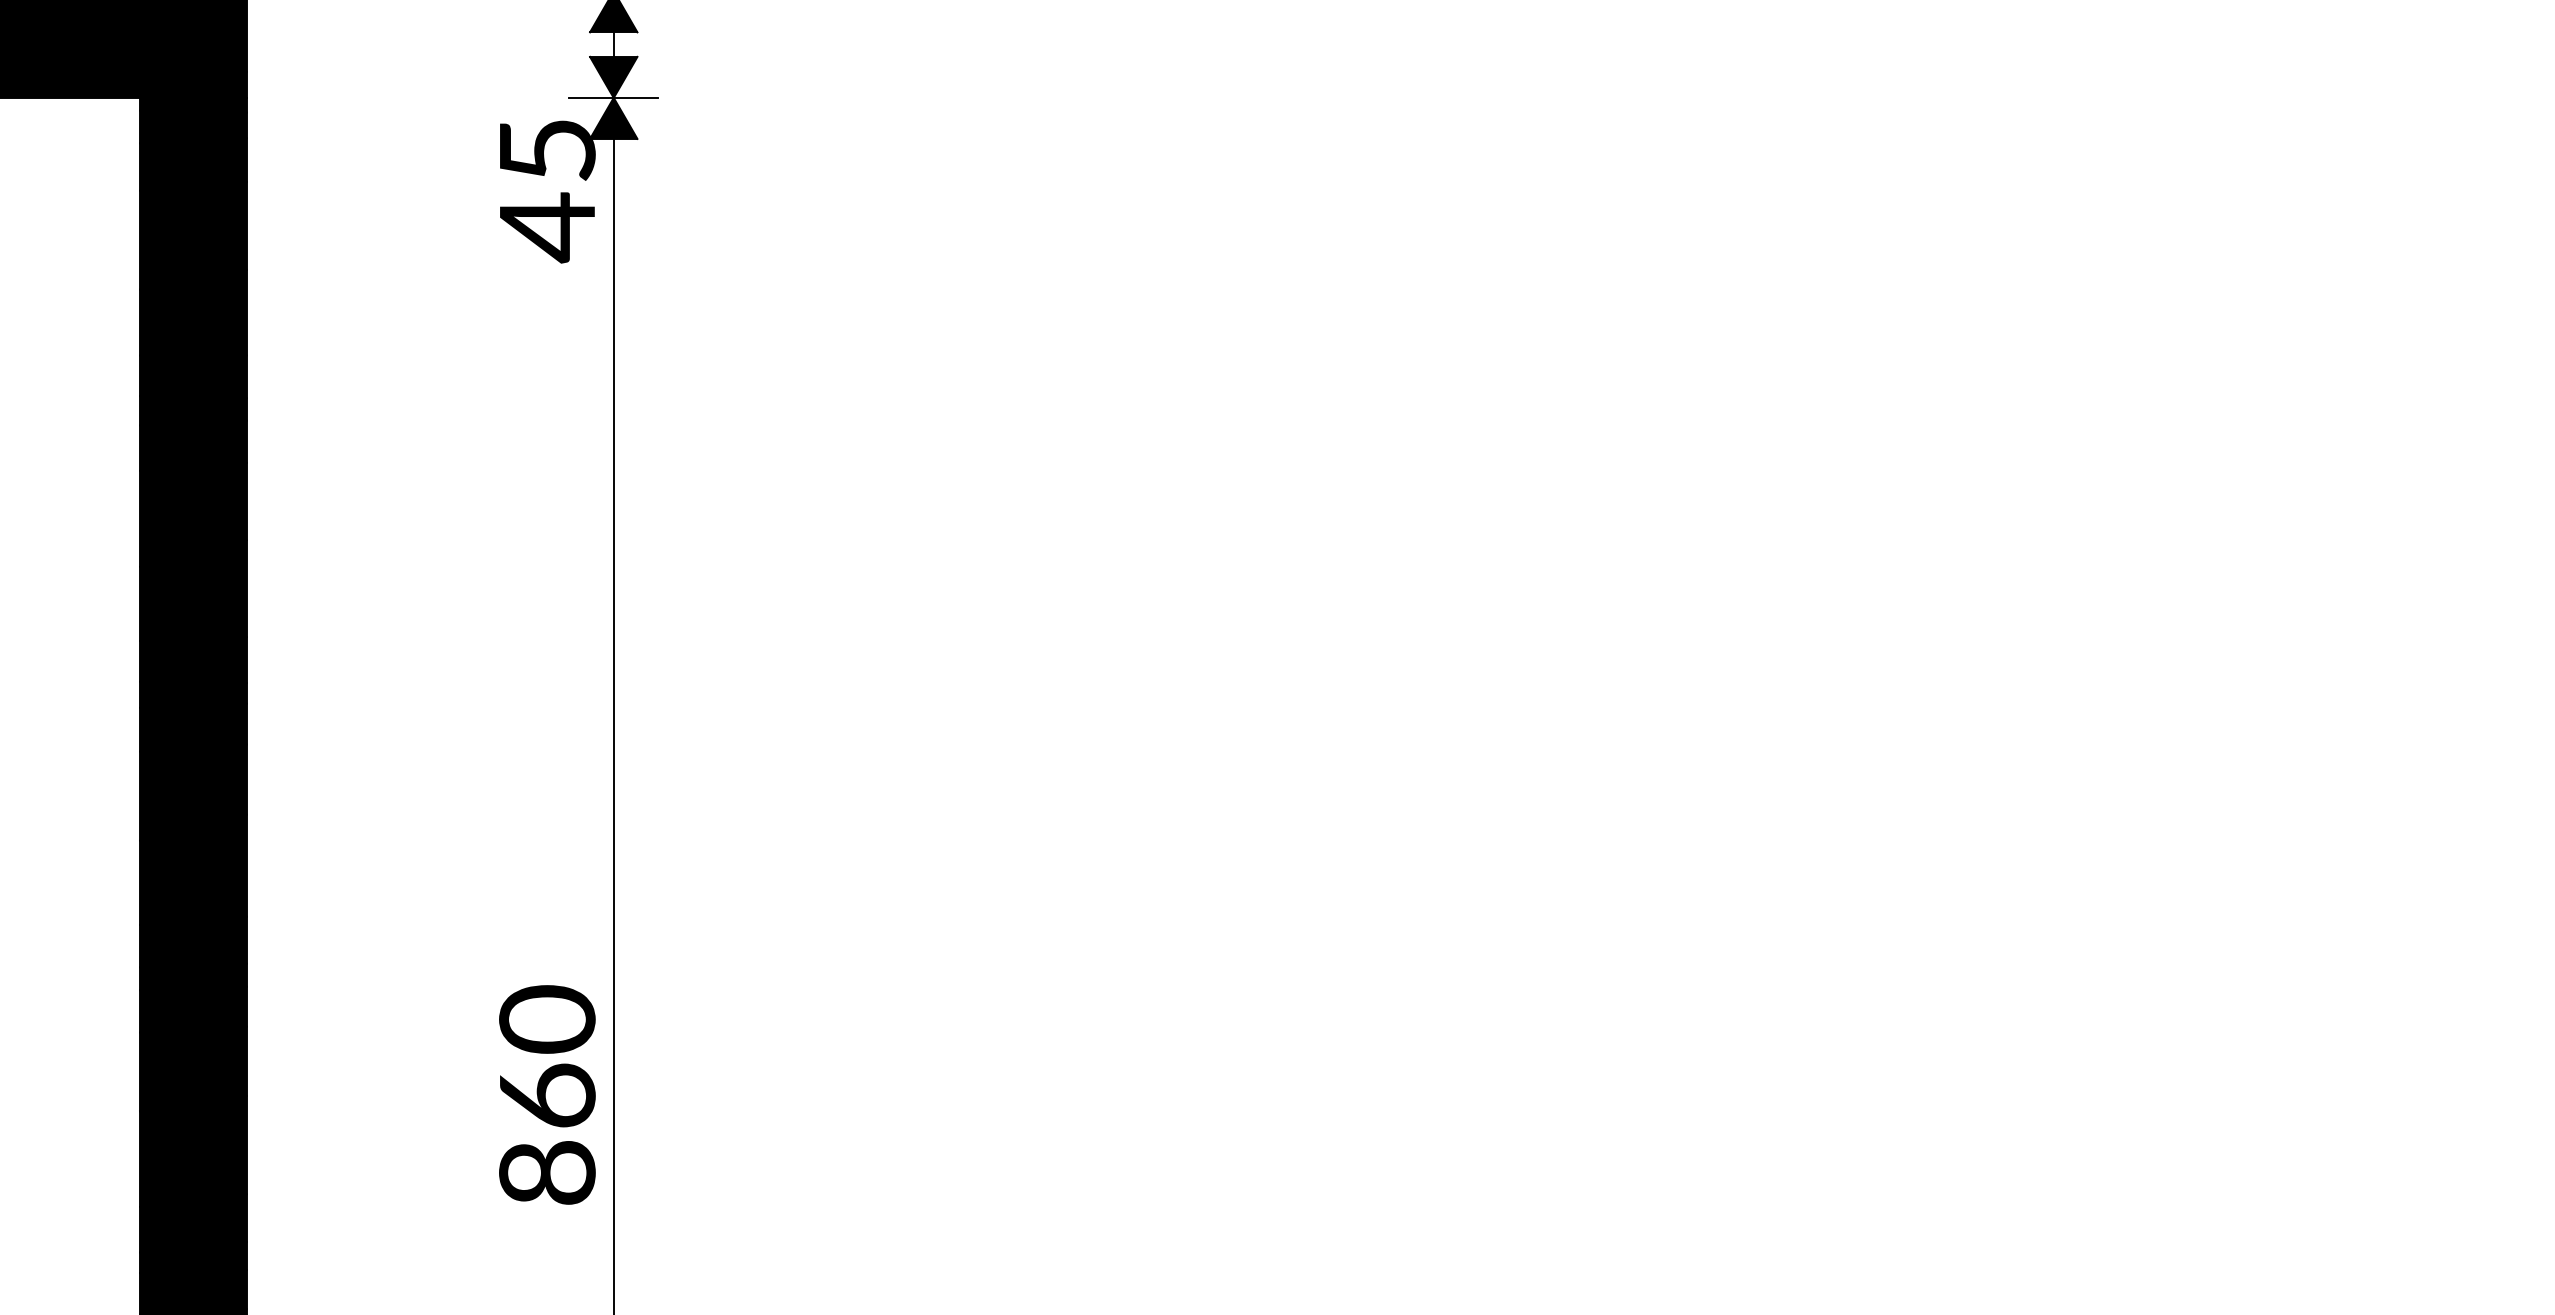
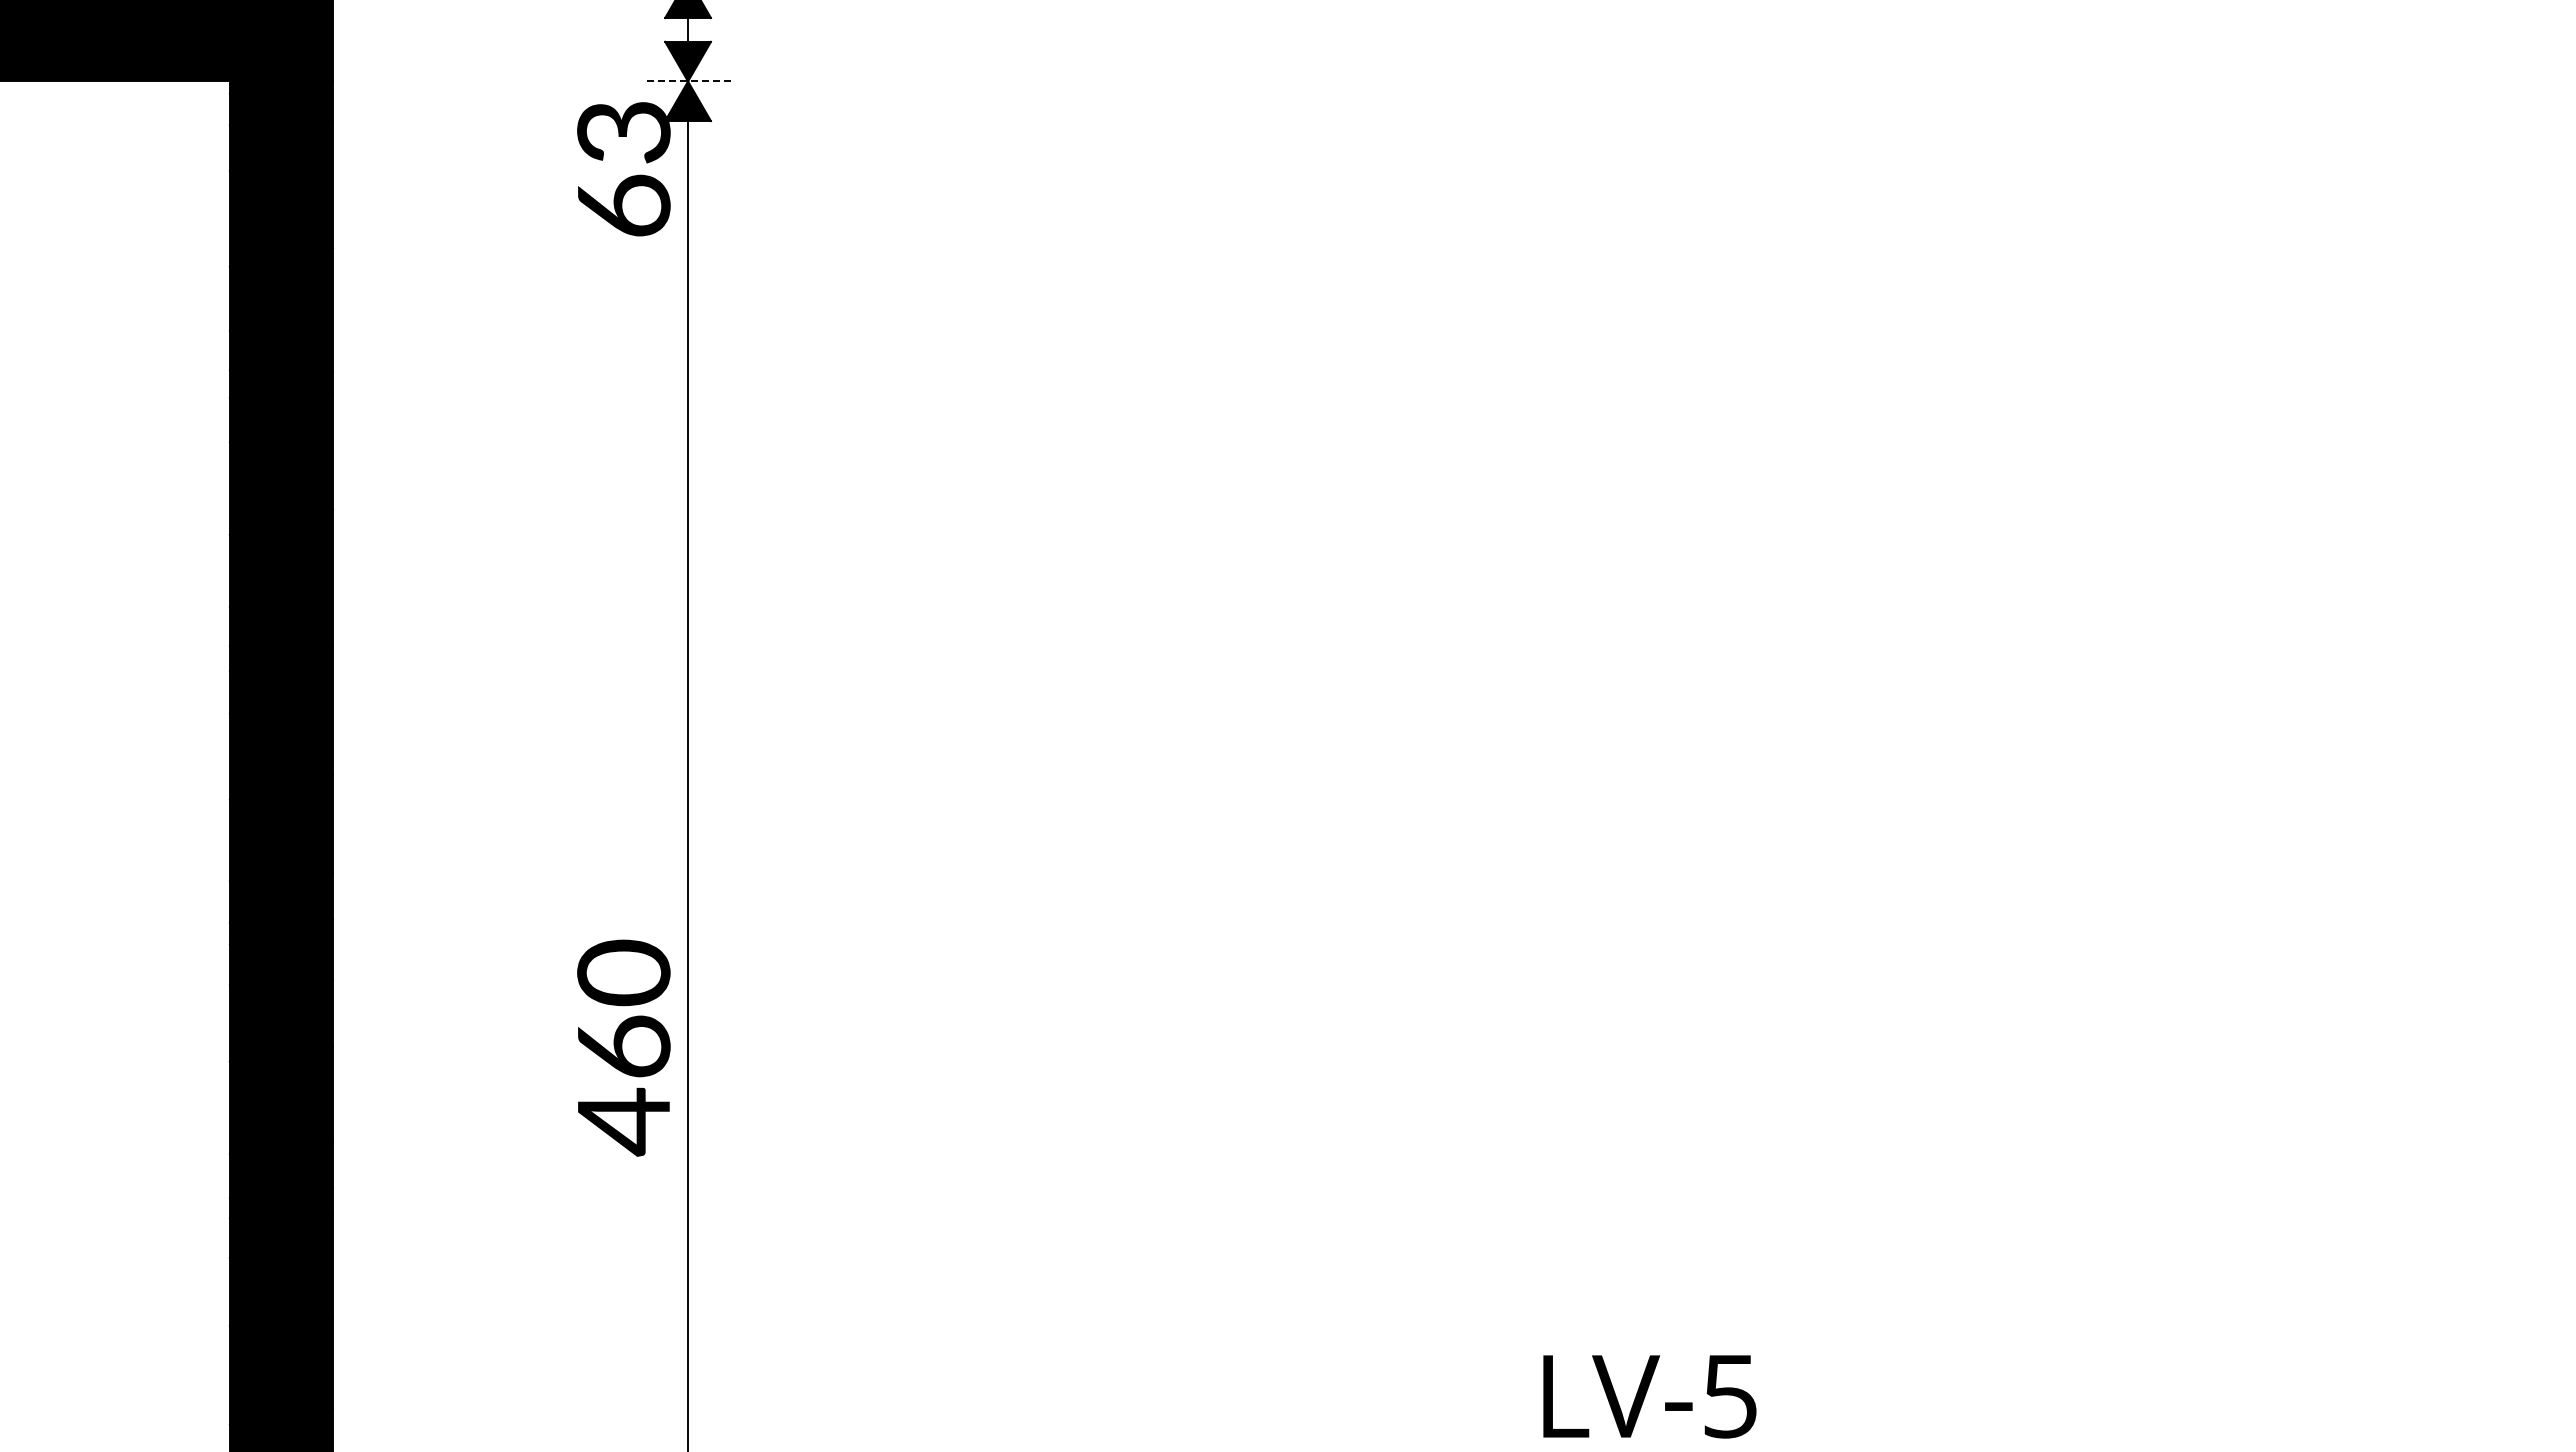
line: (614, 97) -> (688, 81), solid -> dashed
text: (546, 190) -> (623, 171), 45 -> 63
text: (546, 1173) -> (623, 1121), 860 -> 460

